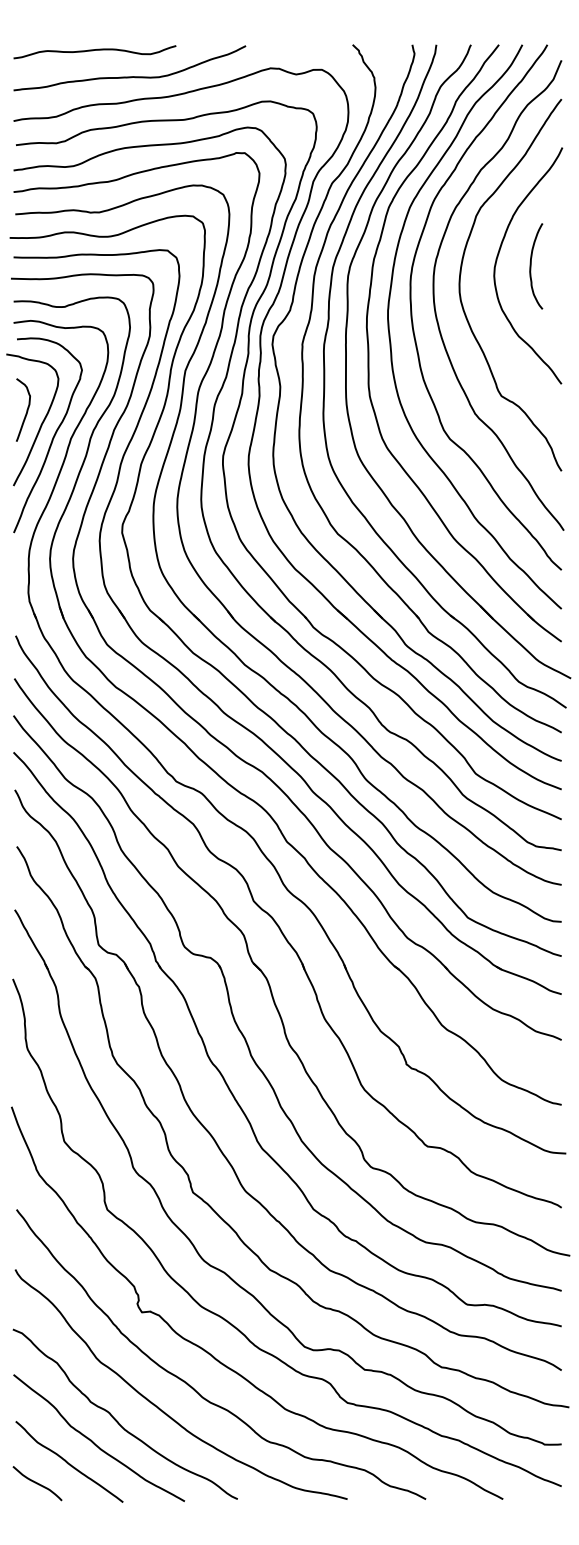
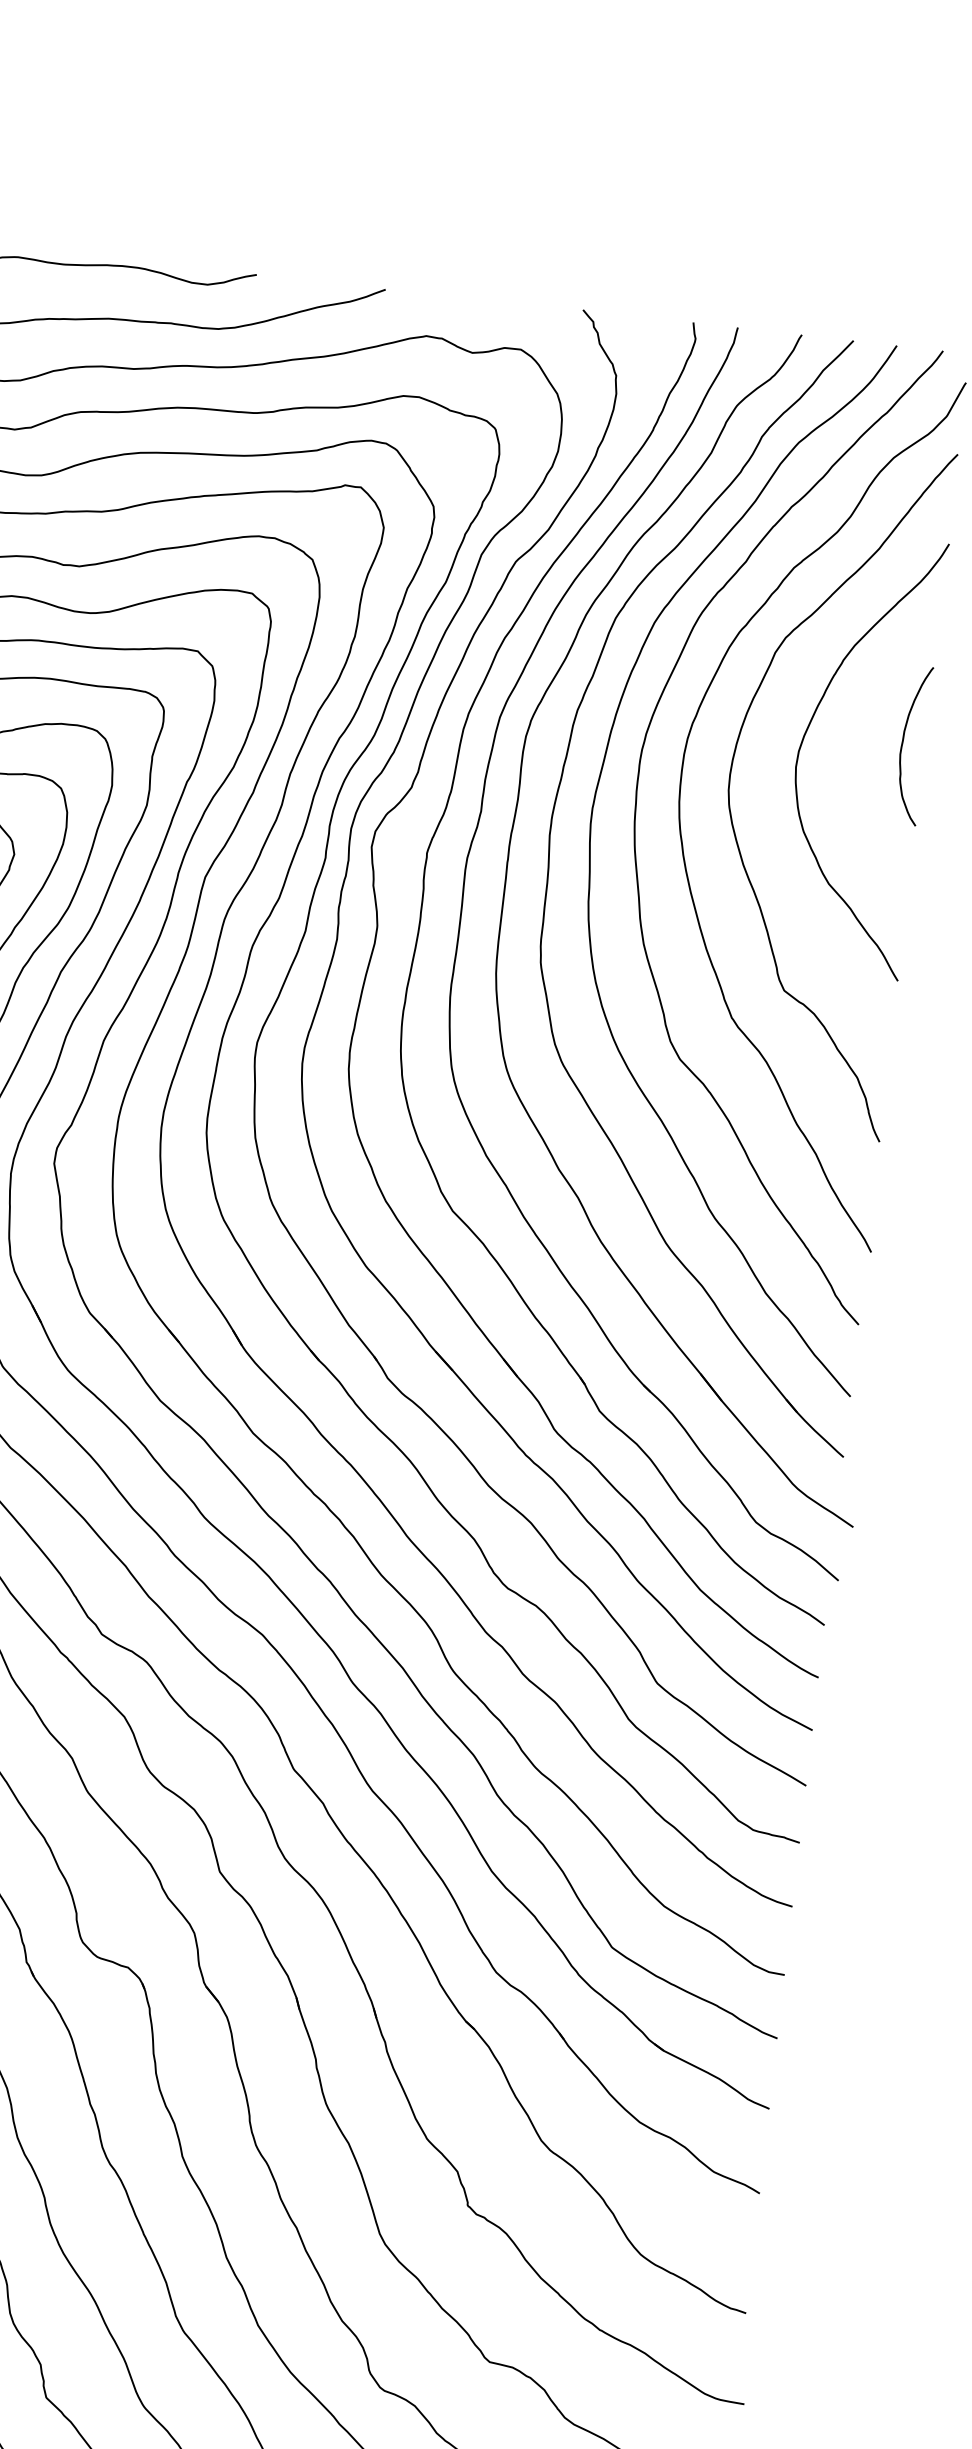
curve: (531, 266) -> (903, 744), moved

